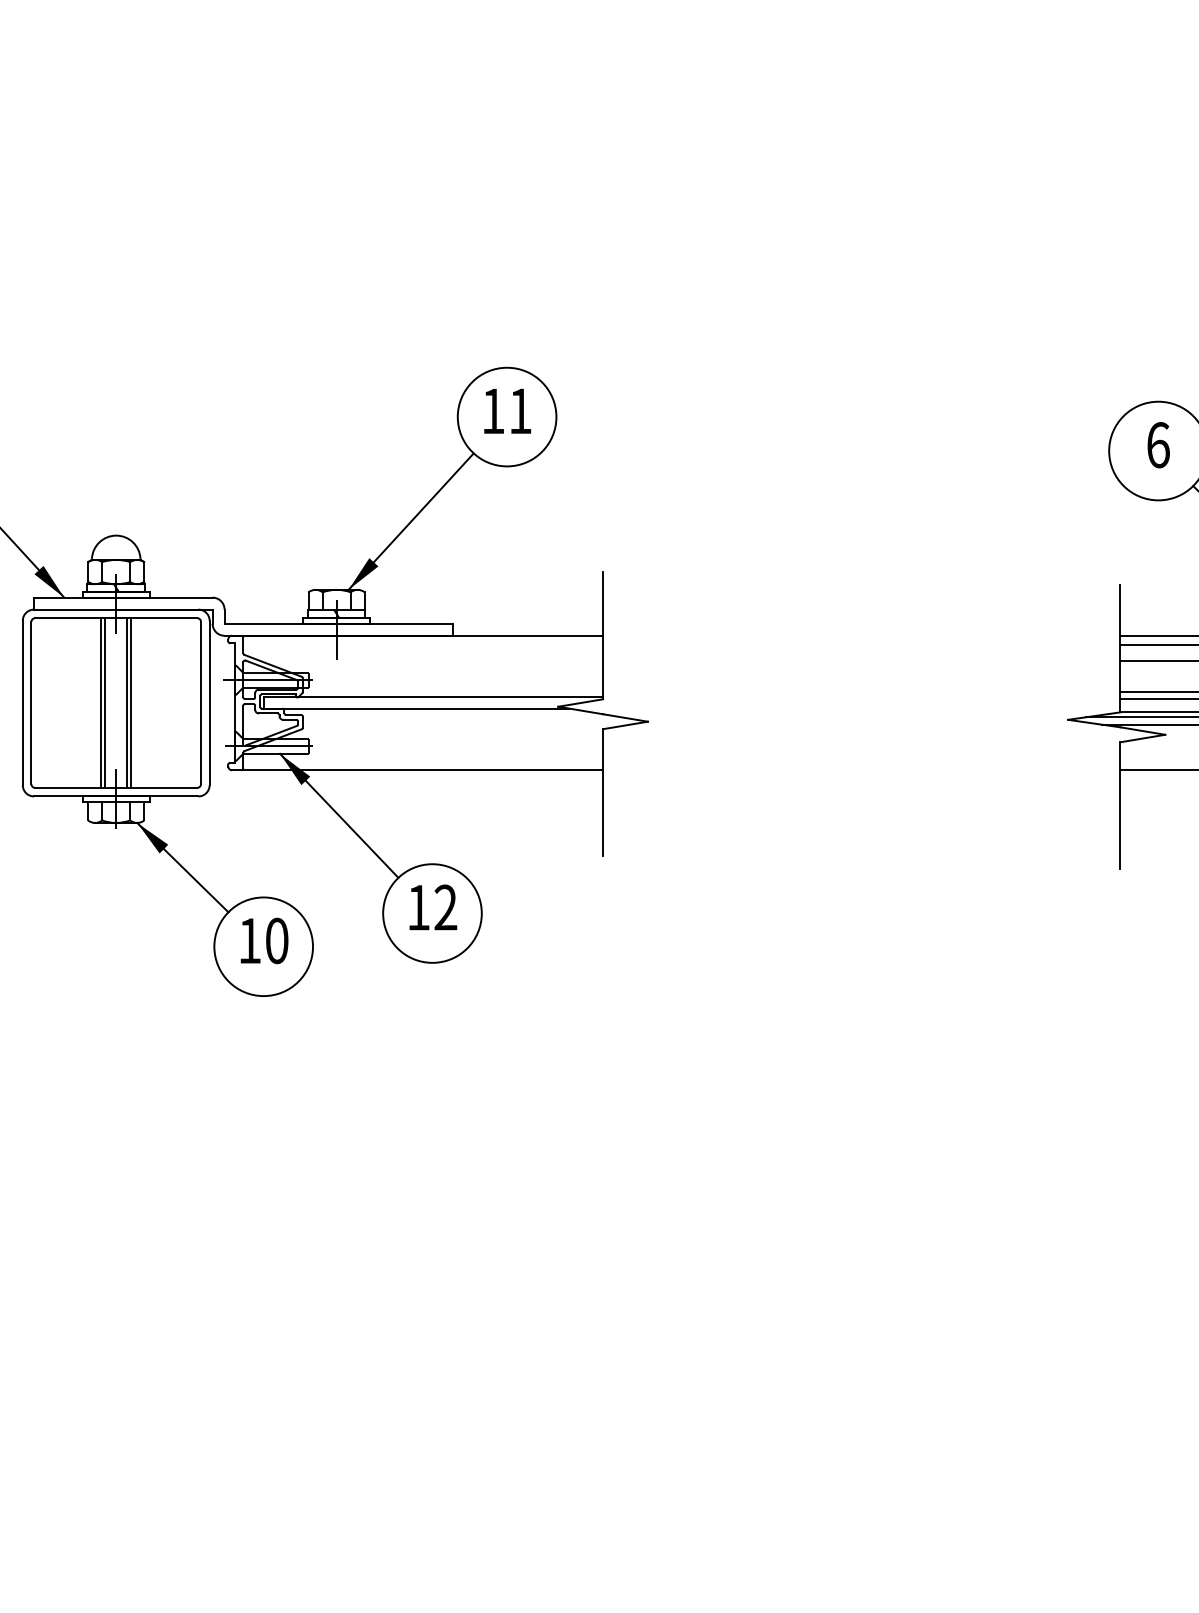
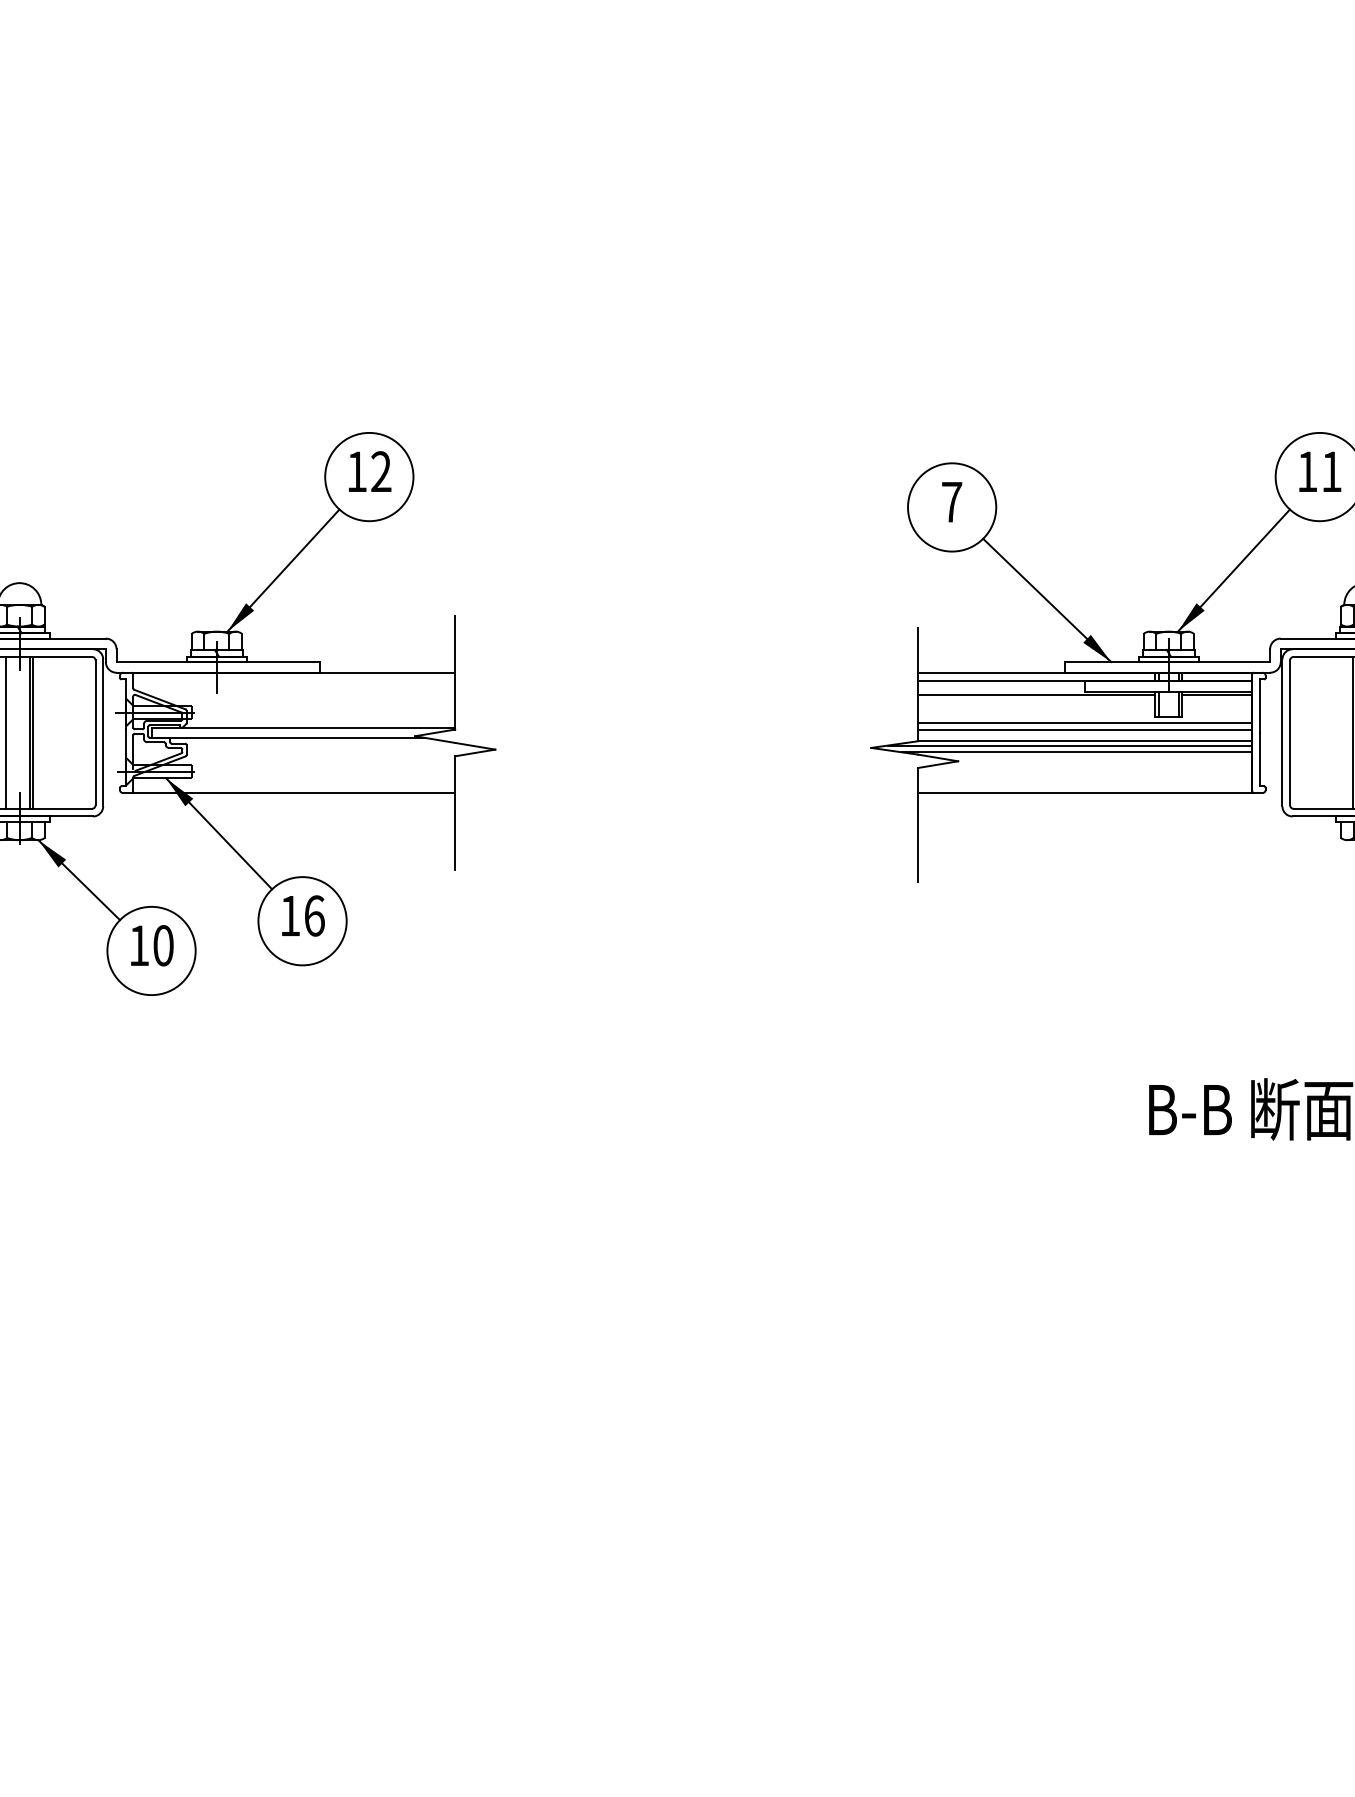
text: (520, 410) -> (381, 471), 11 -> 12
text: (1158, 444) -> (952, 501), 6 -> 7
line: (104, 702) -> (9, 732), removed
text: (445, 907) -> (314, 915), 12 -> 16

